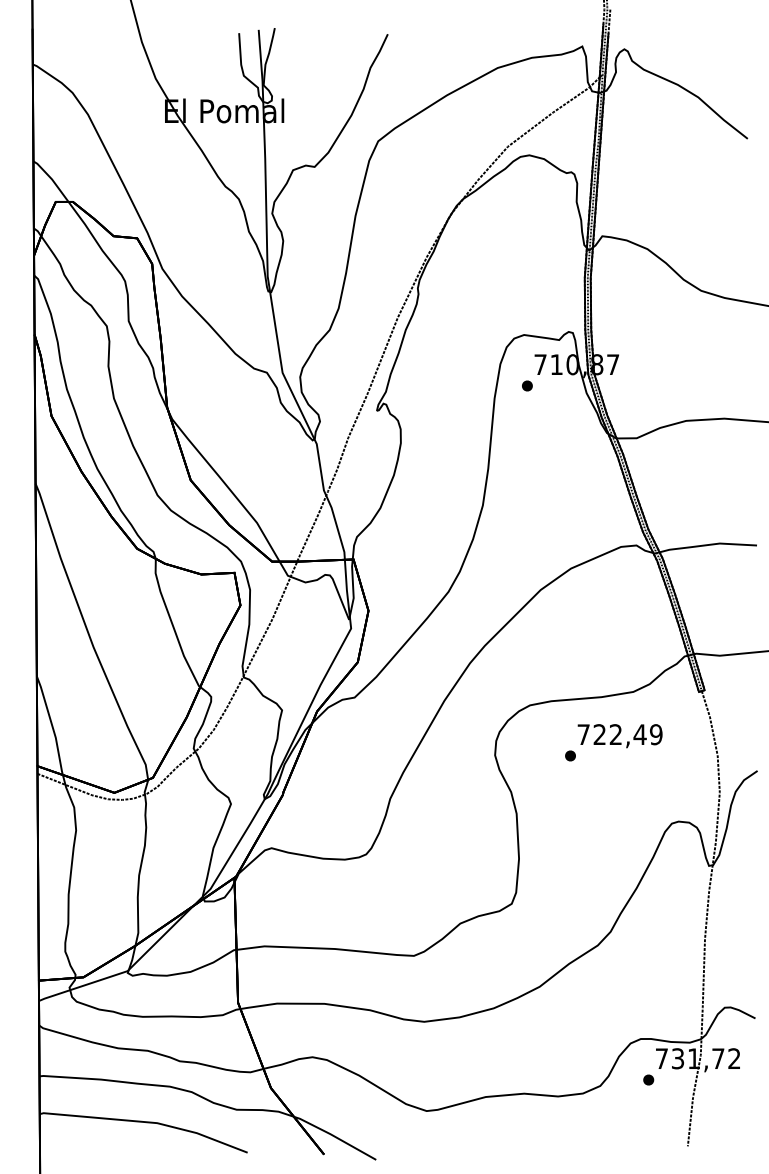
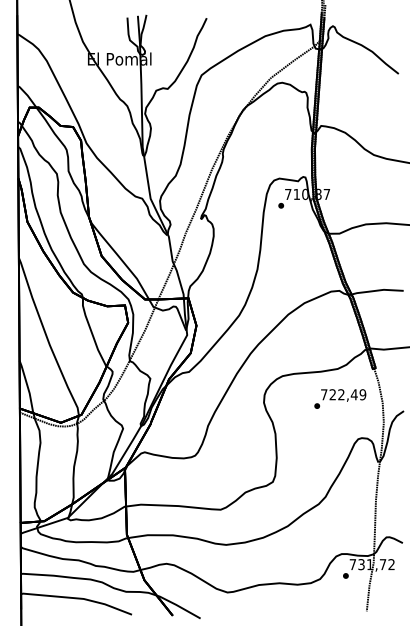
text: (614, 741) -> (340, 398), moved

